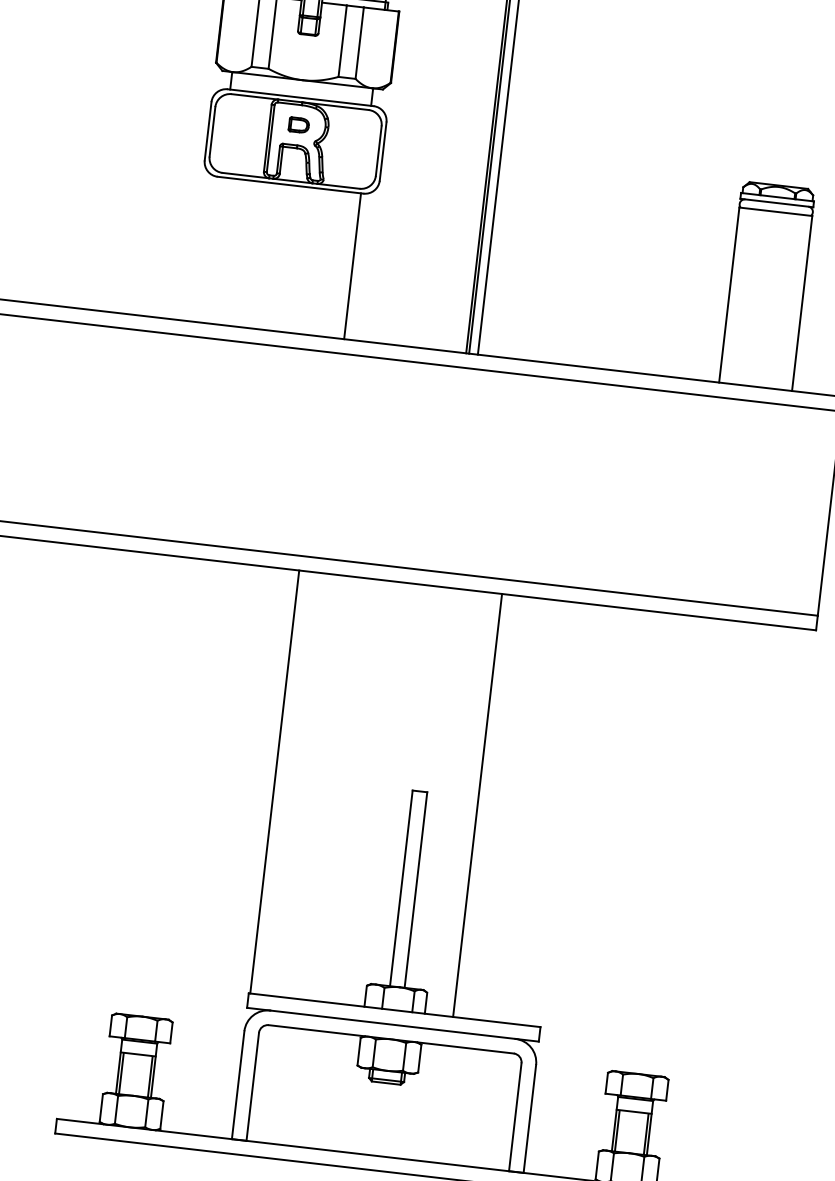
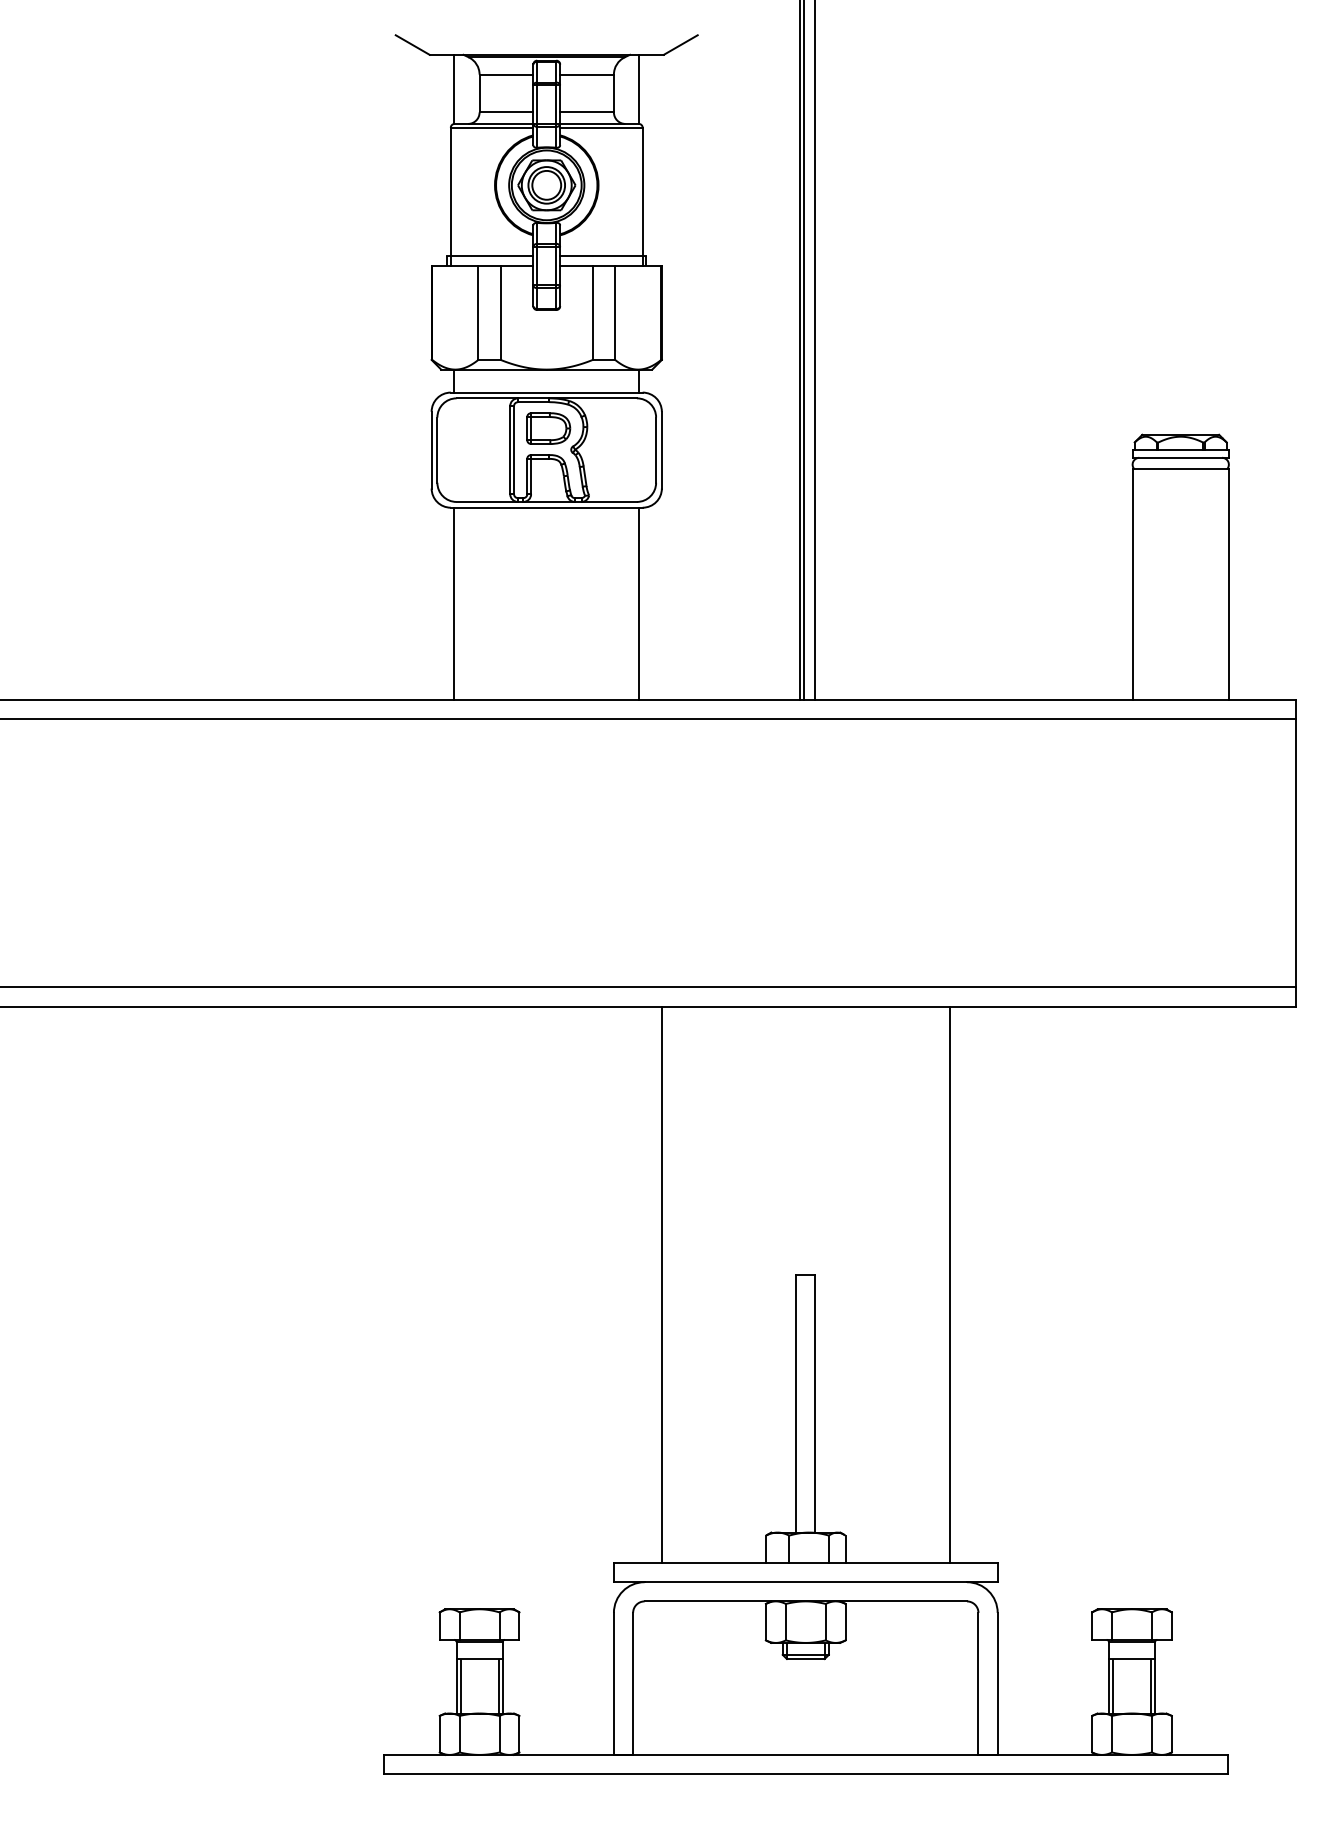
part: (298, 125) -> (548, 428), size x1.67
line: (212, 249) -> (454, 603), added
line: (274, 781) -> (661, 1284), moved
line: (477, 805) -> (949, 1284), moved

